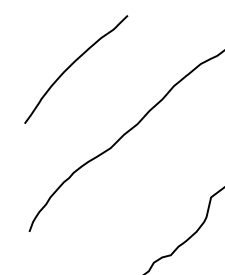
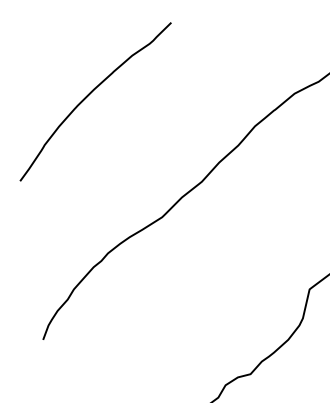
curve: (72, 65) -> (90, 95), moved

